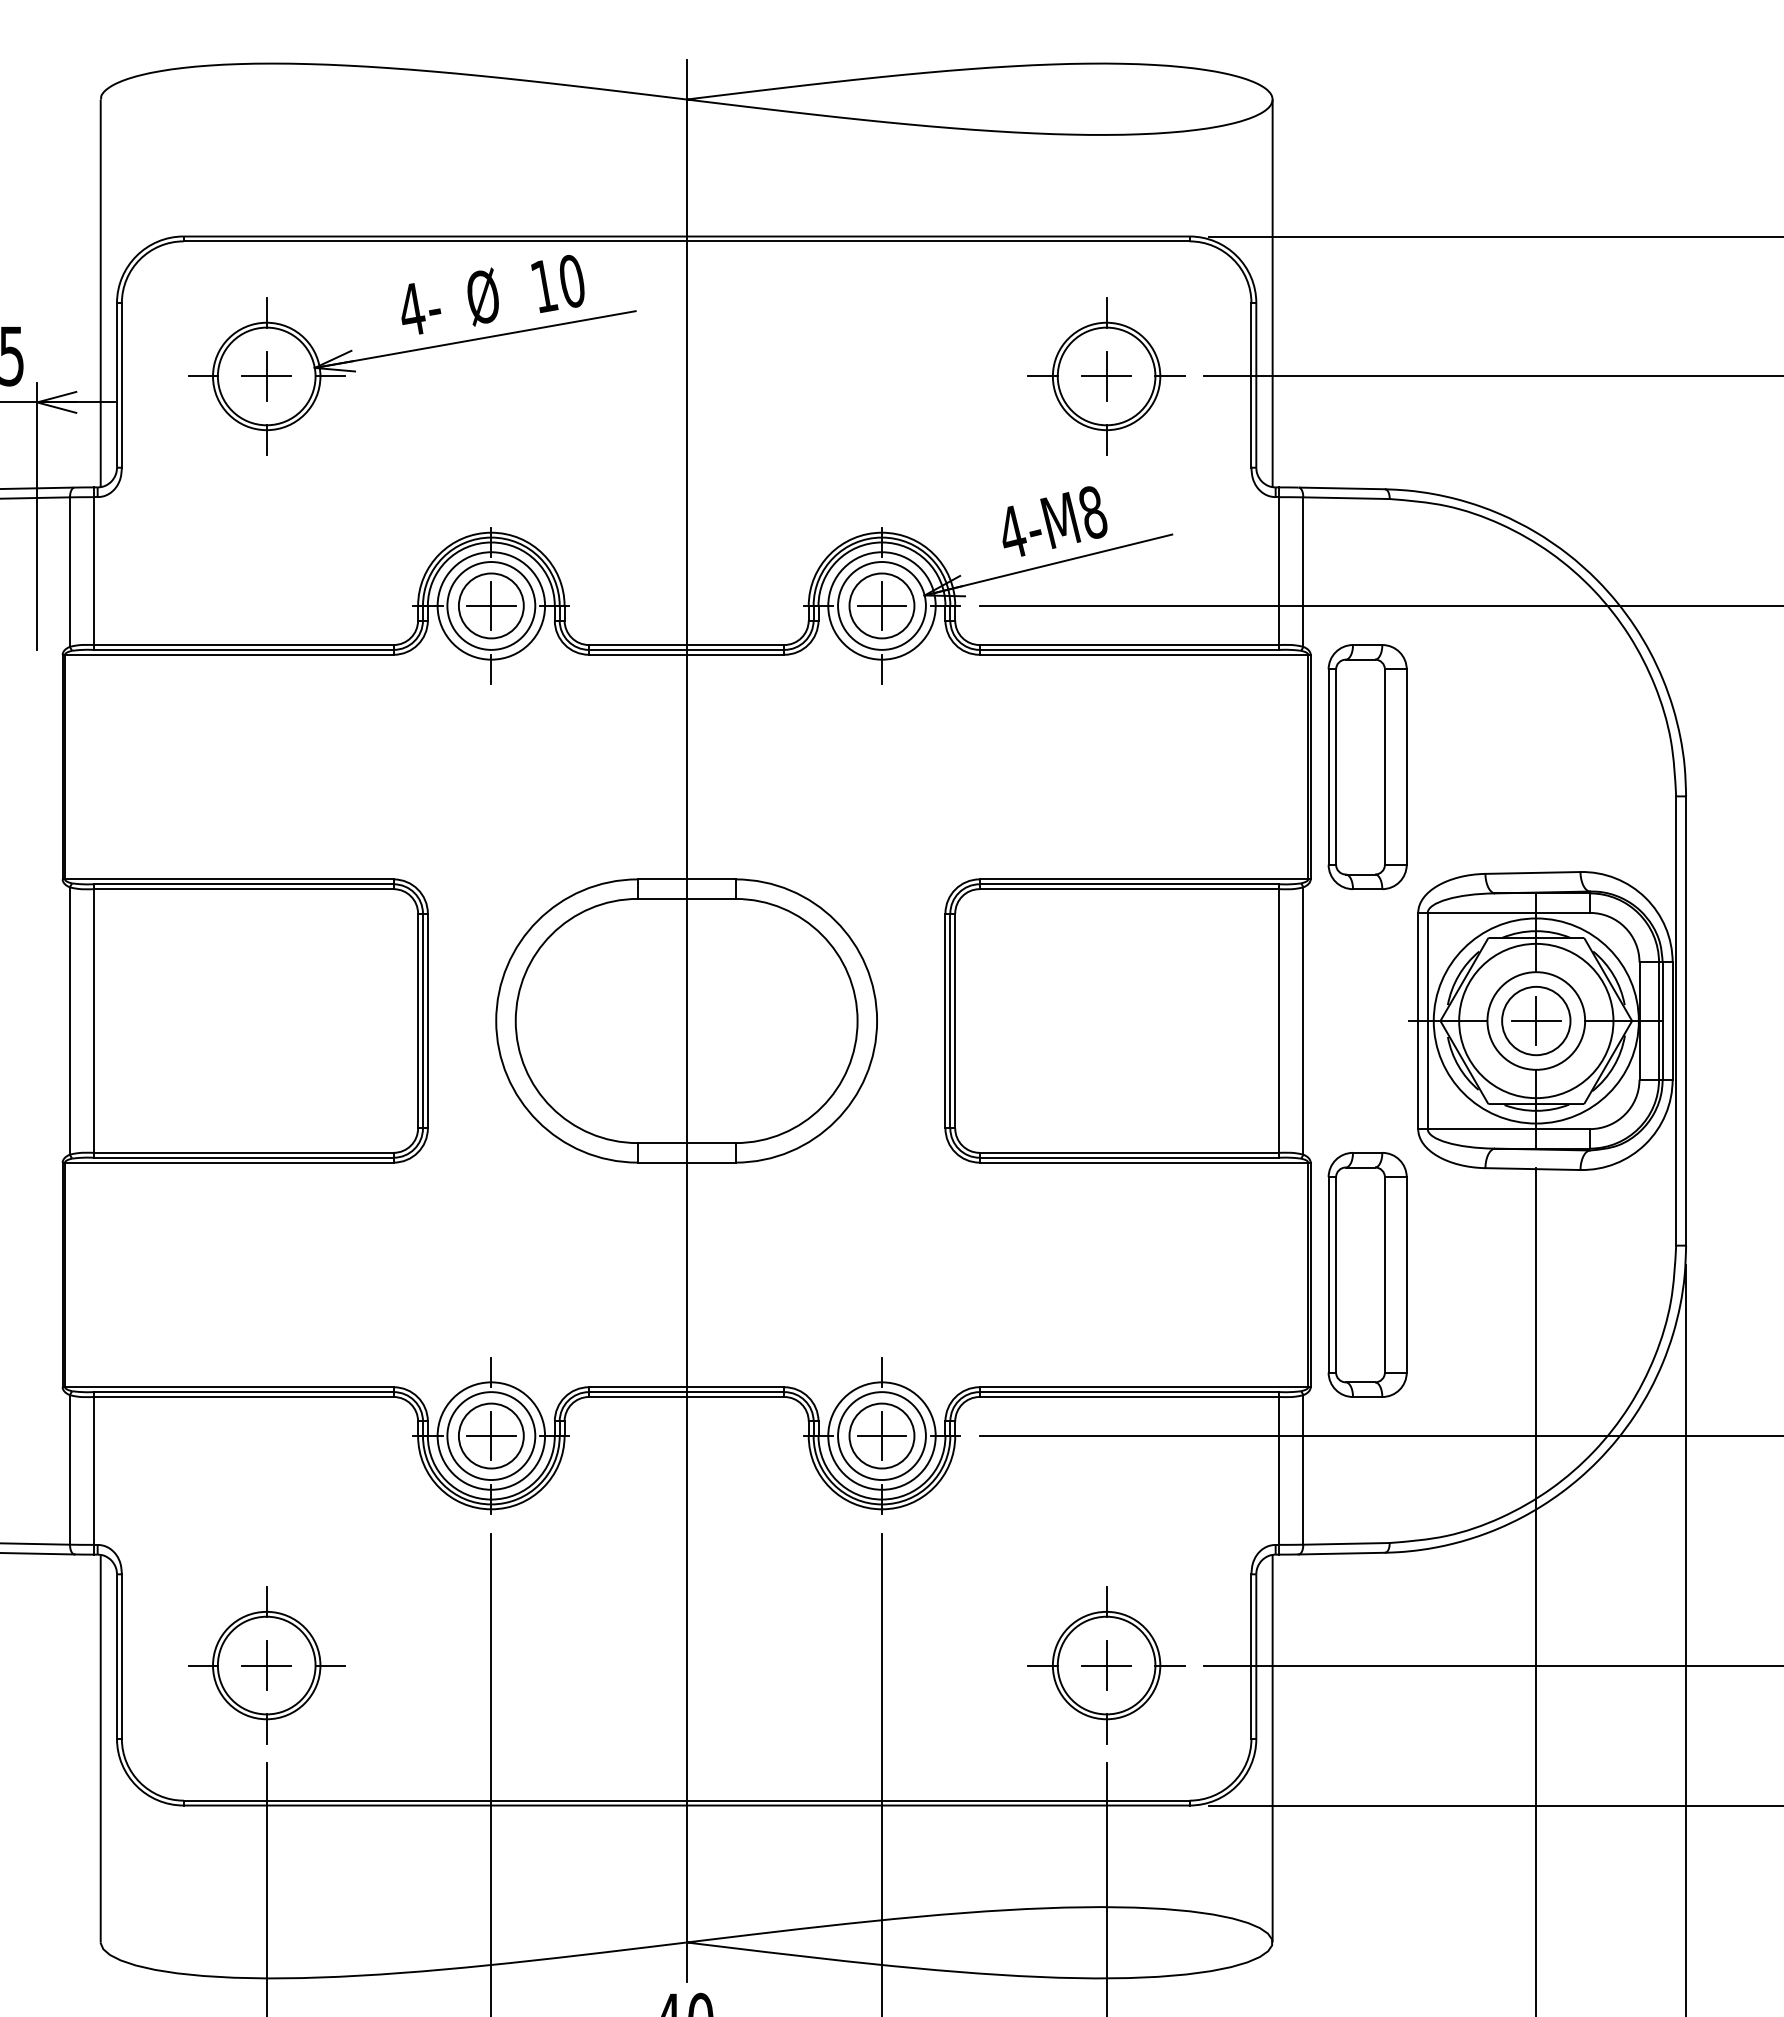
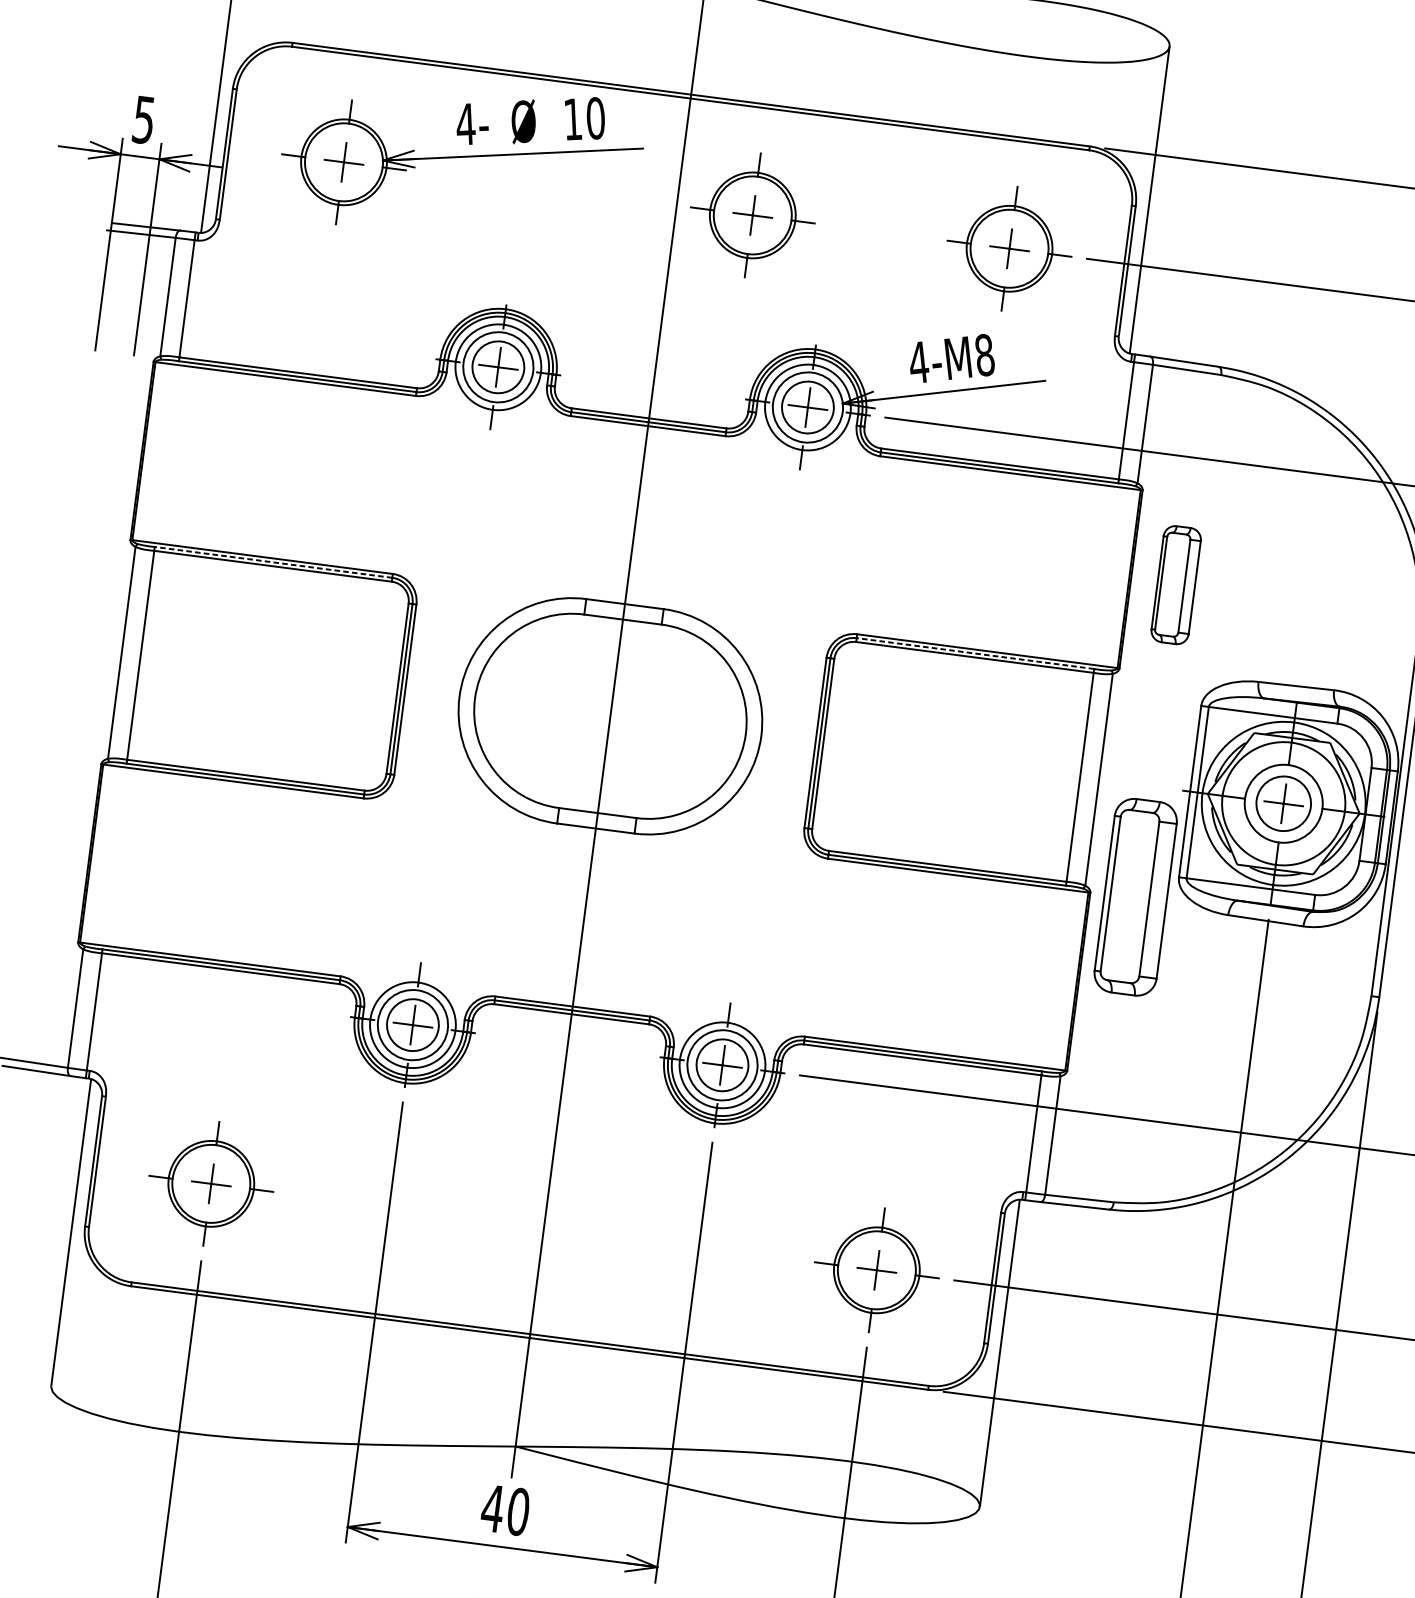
part: (782, 376) -> (752, 215), added
part: (1367, 766) -> (1176, 584), size x0.6
line: (243, 884) -> (273, 562), solid -> dashed
line: (1129, 884) -> (975, 653), solid -> dashed
part: (1367, 1274) -> (1135, 896), moved

